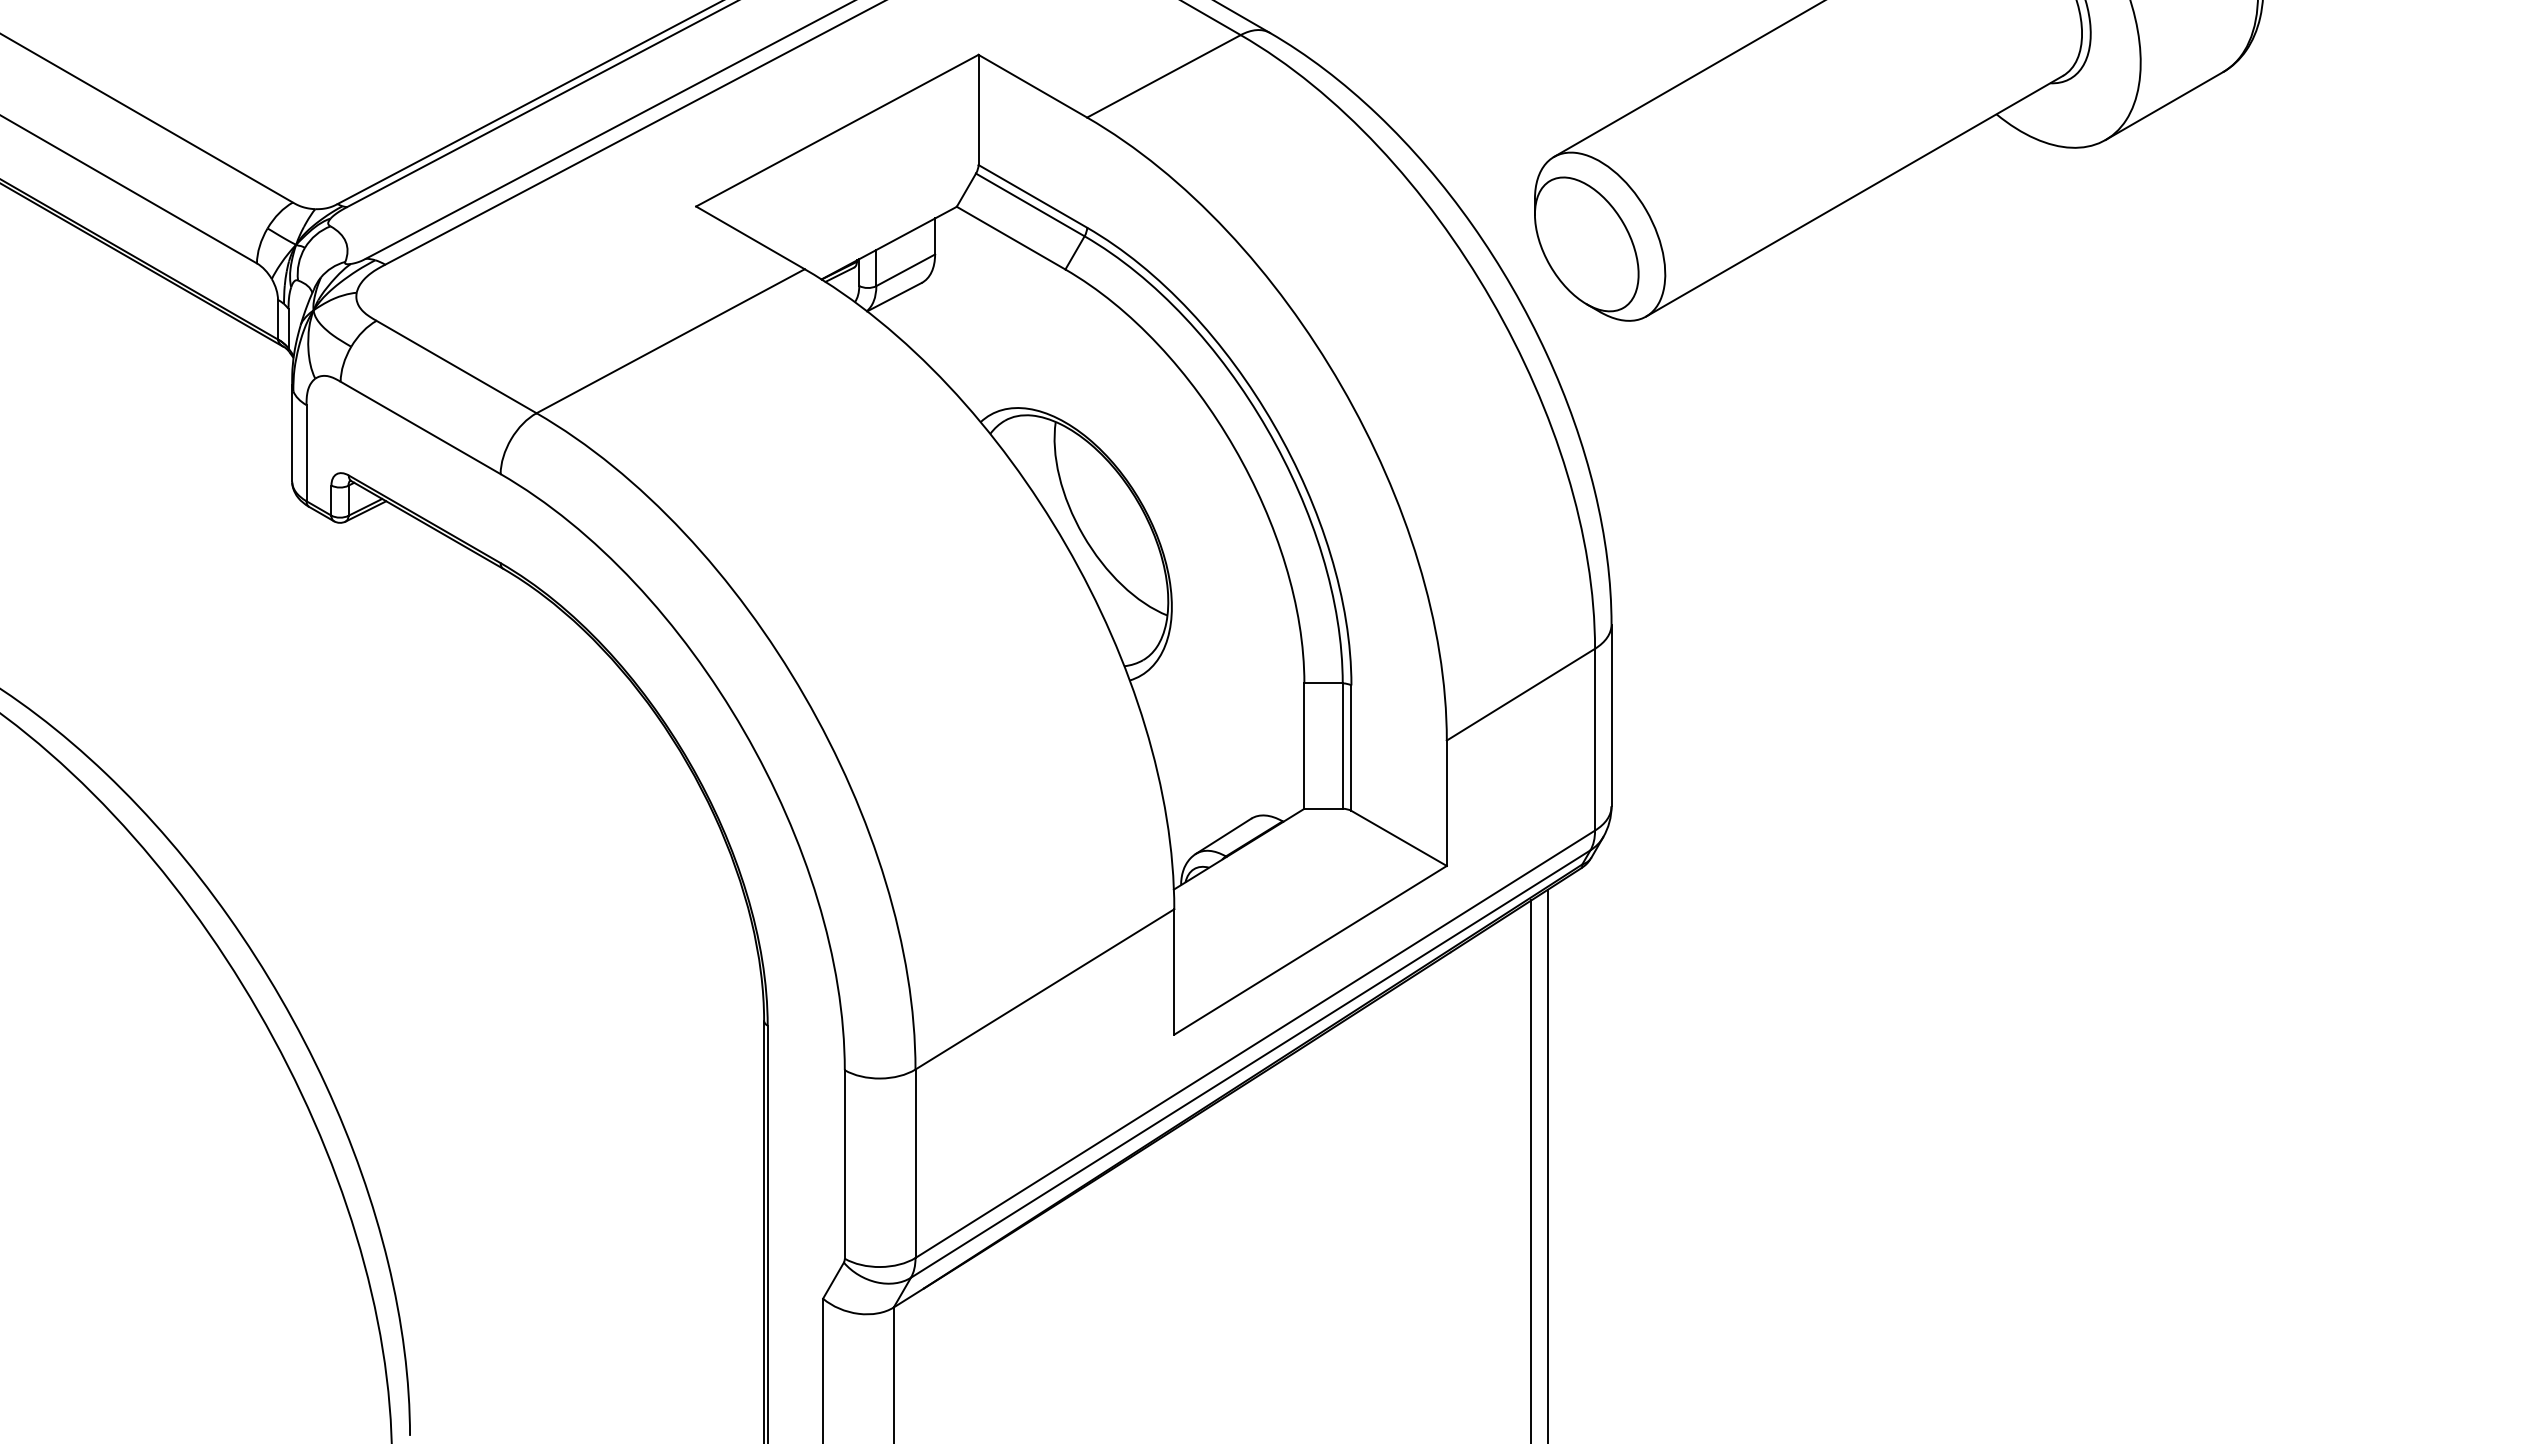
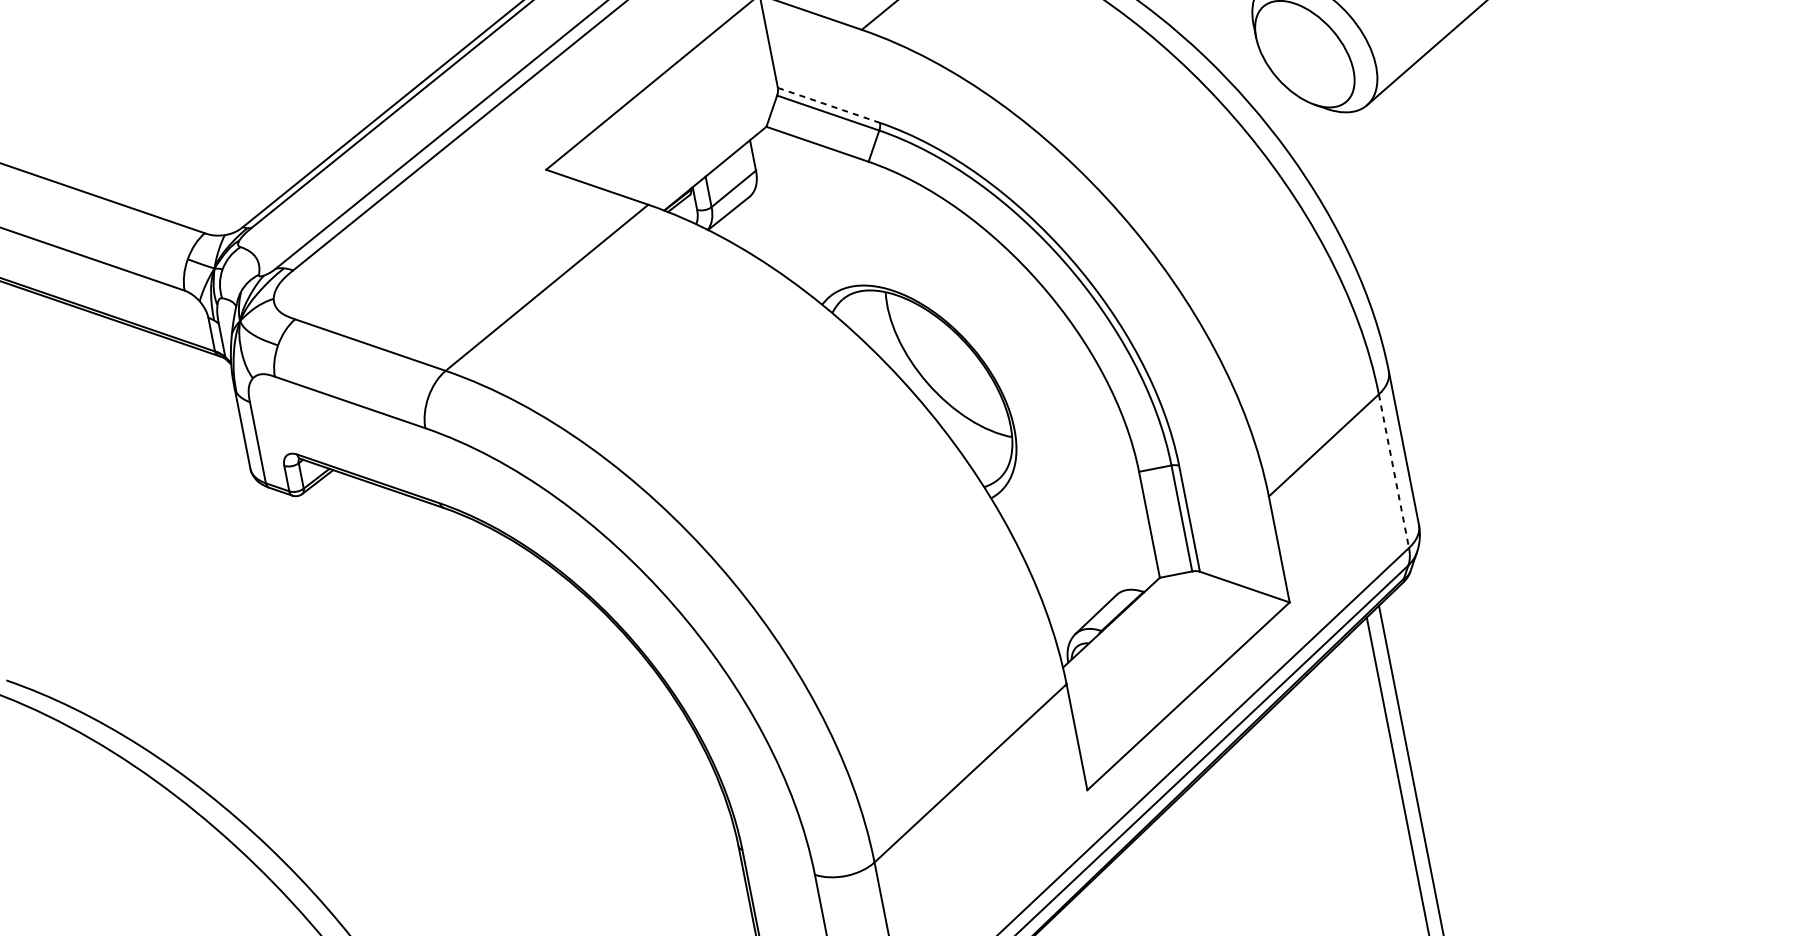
line: (1032, 196) -> (828, 105), solid -> dashed
line: (1595, 739) -> (1394, 470), solid -> dashed

